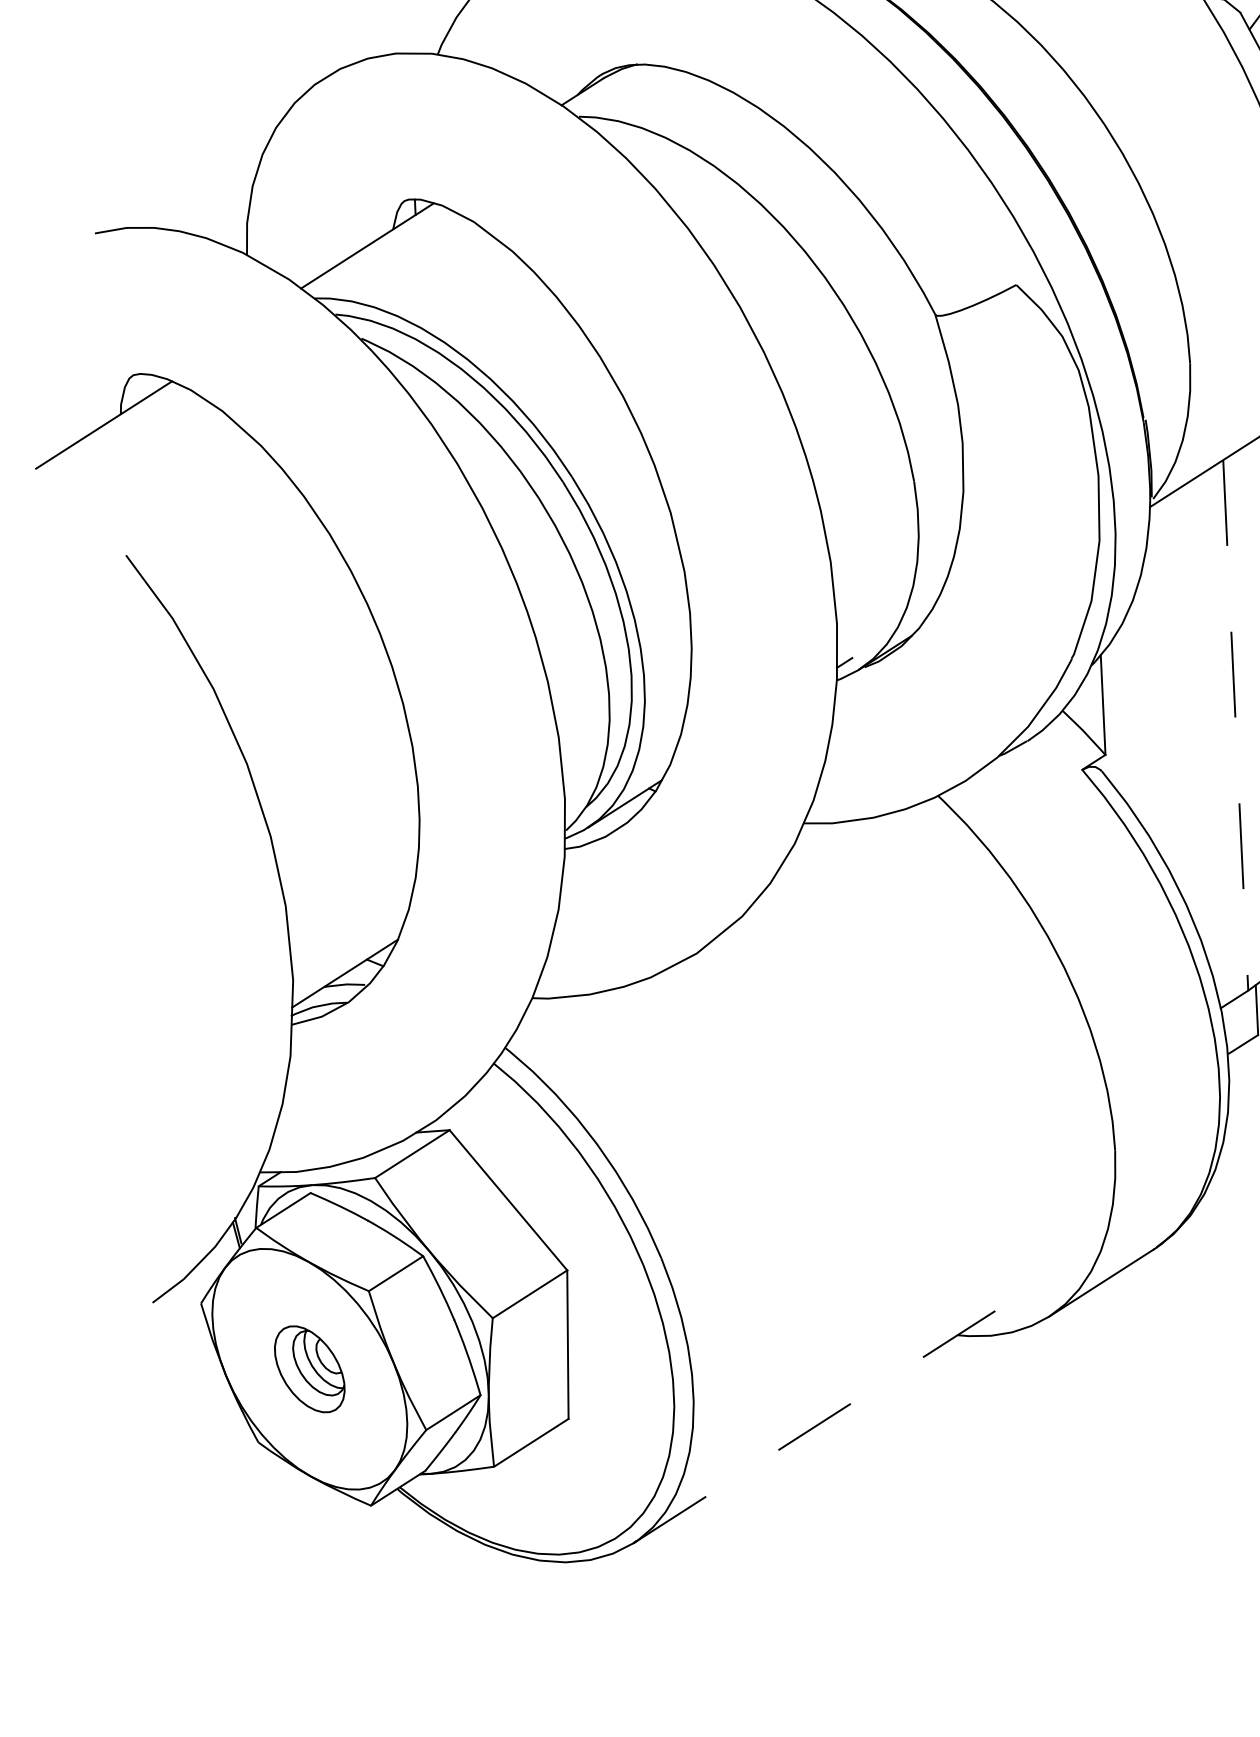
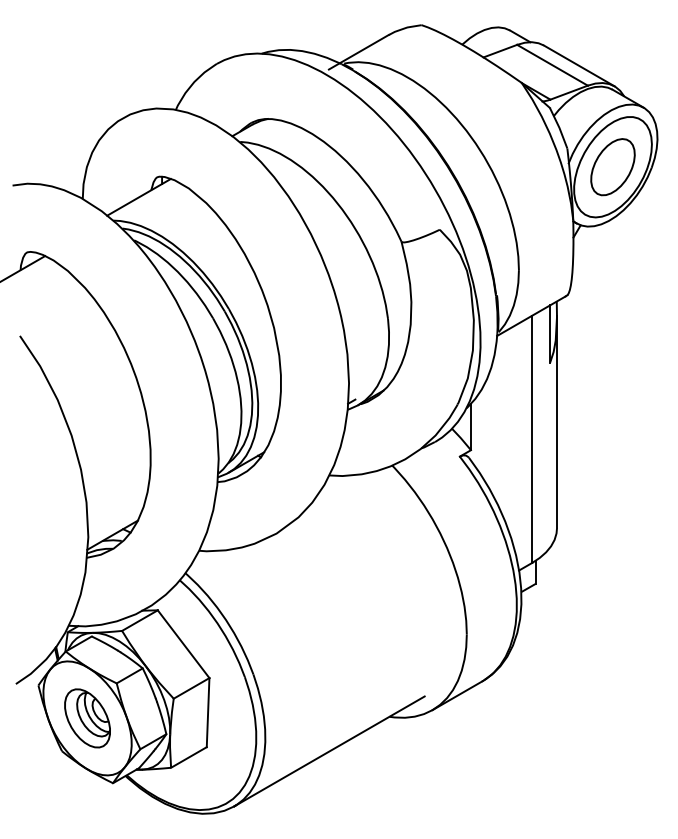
line: (1236, 725) -> (532, 439), dashed -> solid
part: (309, 1369) -> (87, 718), size x1.43
line: (832, 1415) -> (329, 751), dashed -> solid

